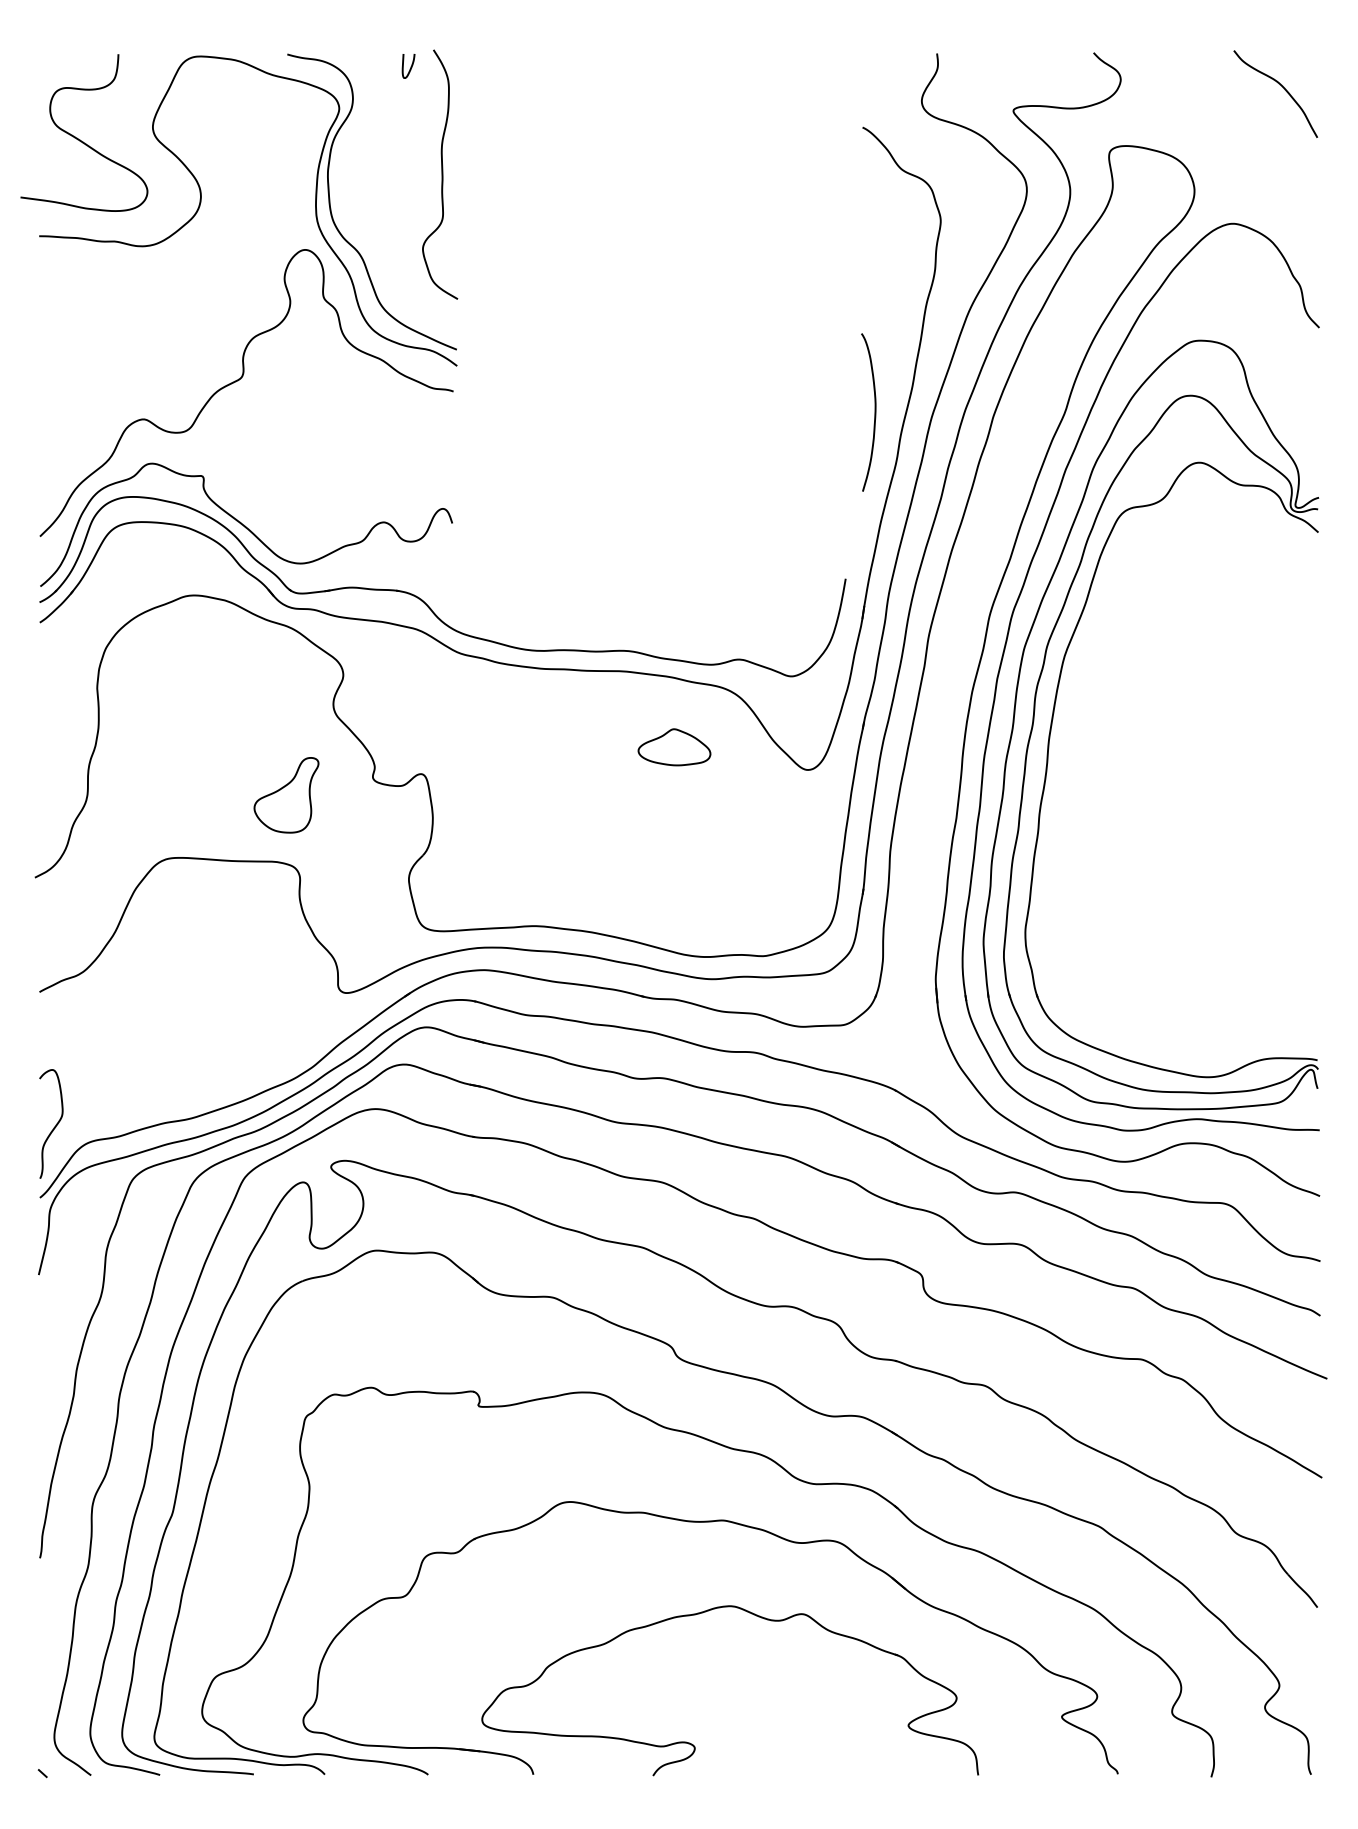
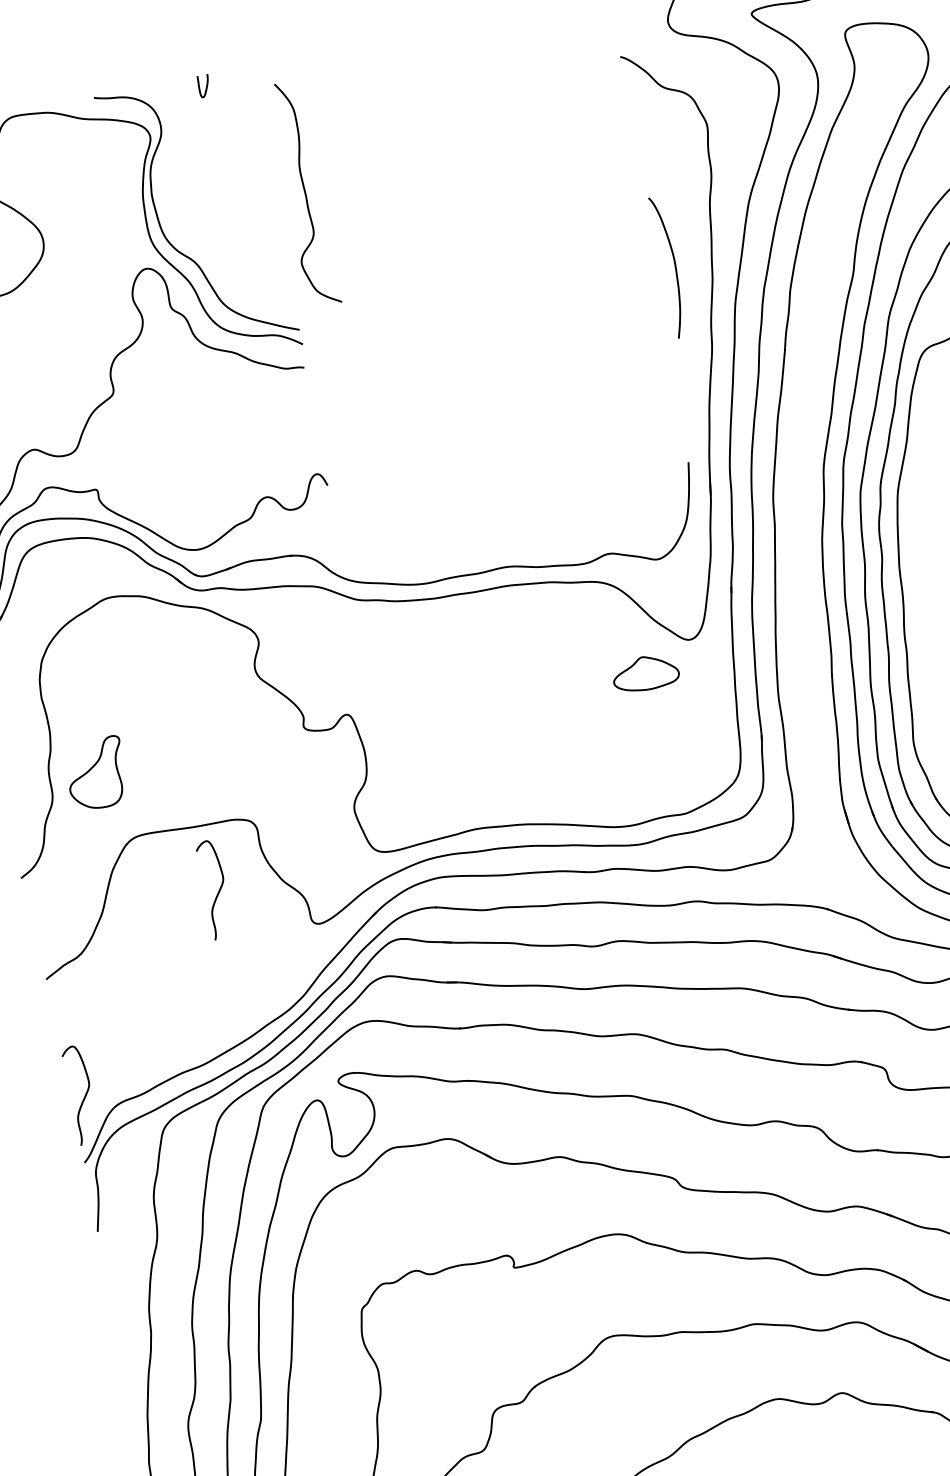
curve: (441, 174) -> (304, 193), moved
curve: (874, 412) -> (674, 265), moved
part: (674, 747) -> (645, 673), moved
part: (286, 795) -> (96, 774), moved
curve: (245, 933) -> (218, 889), added

